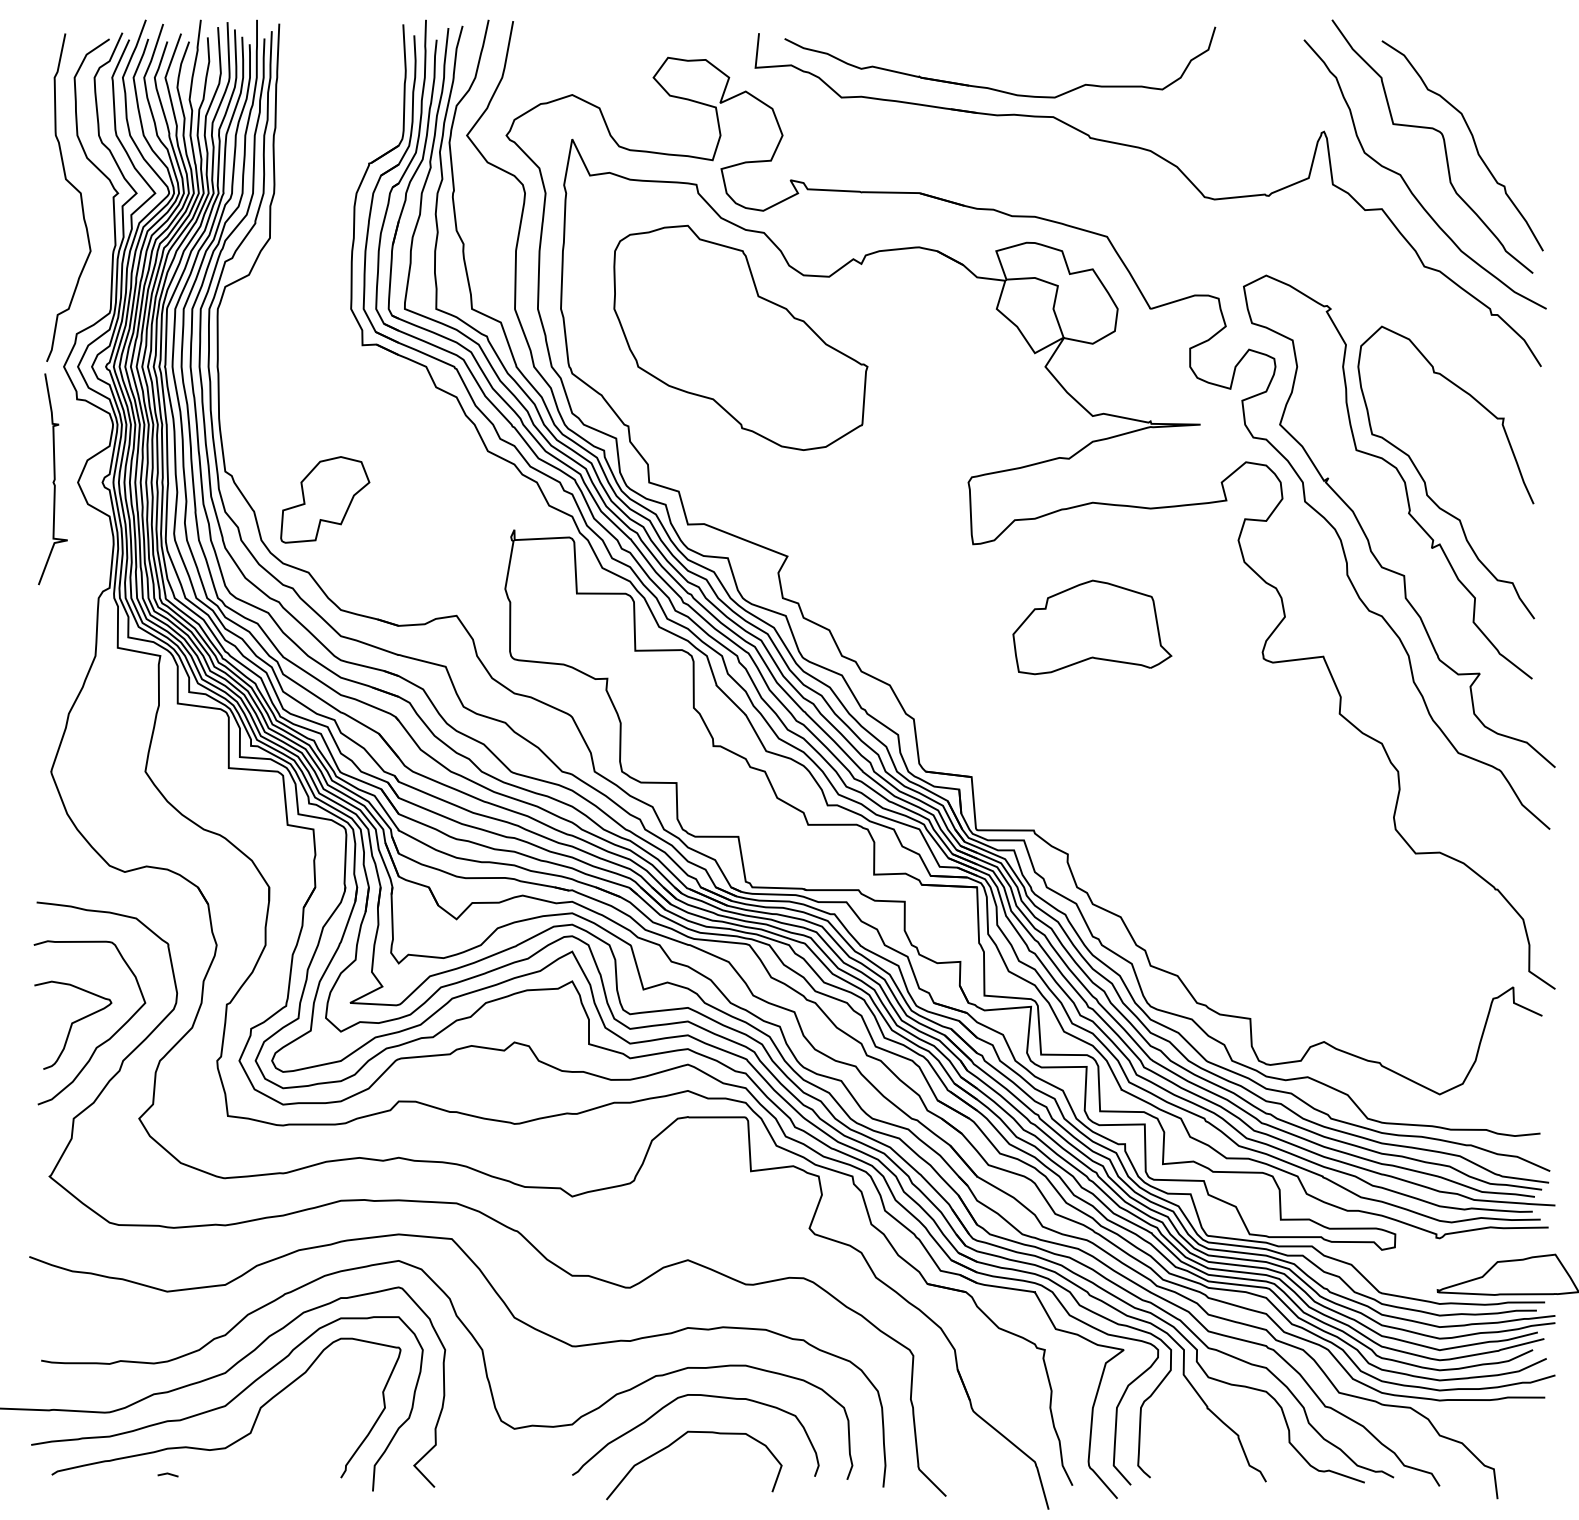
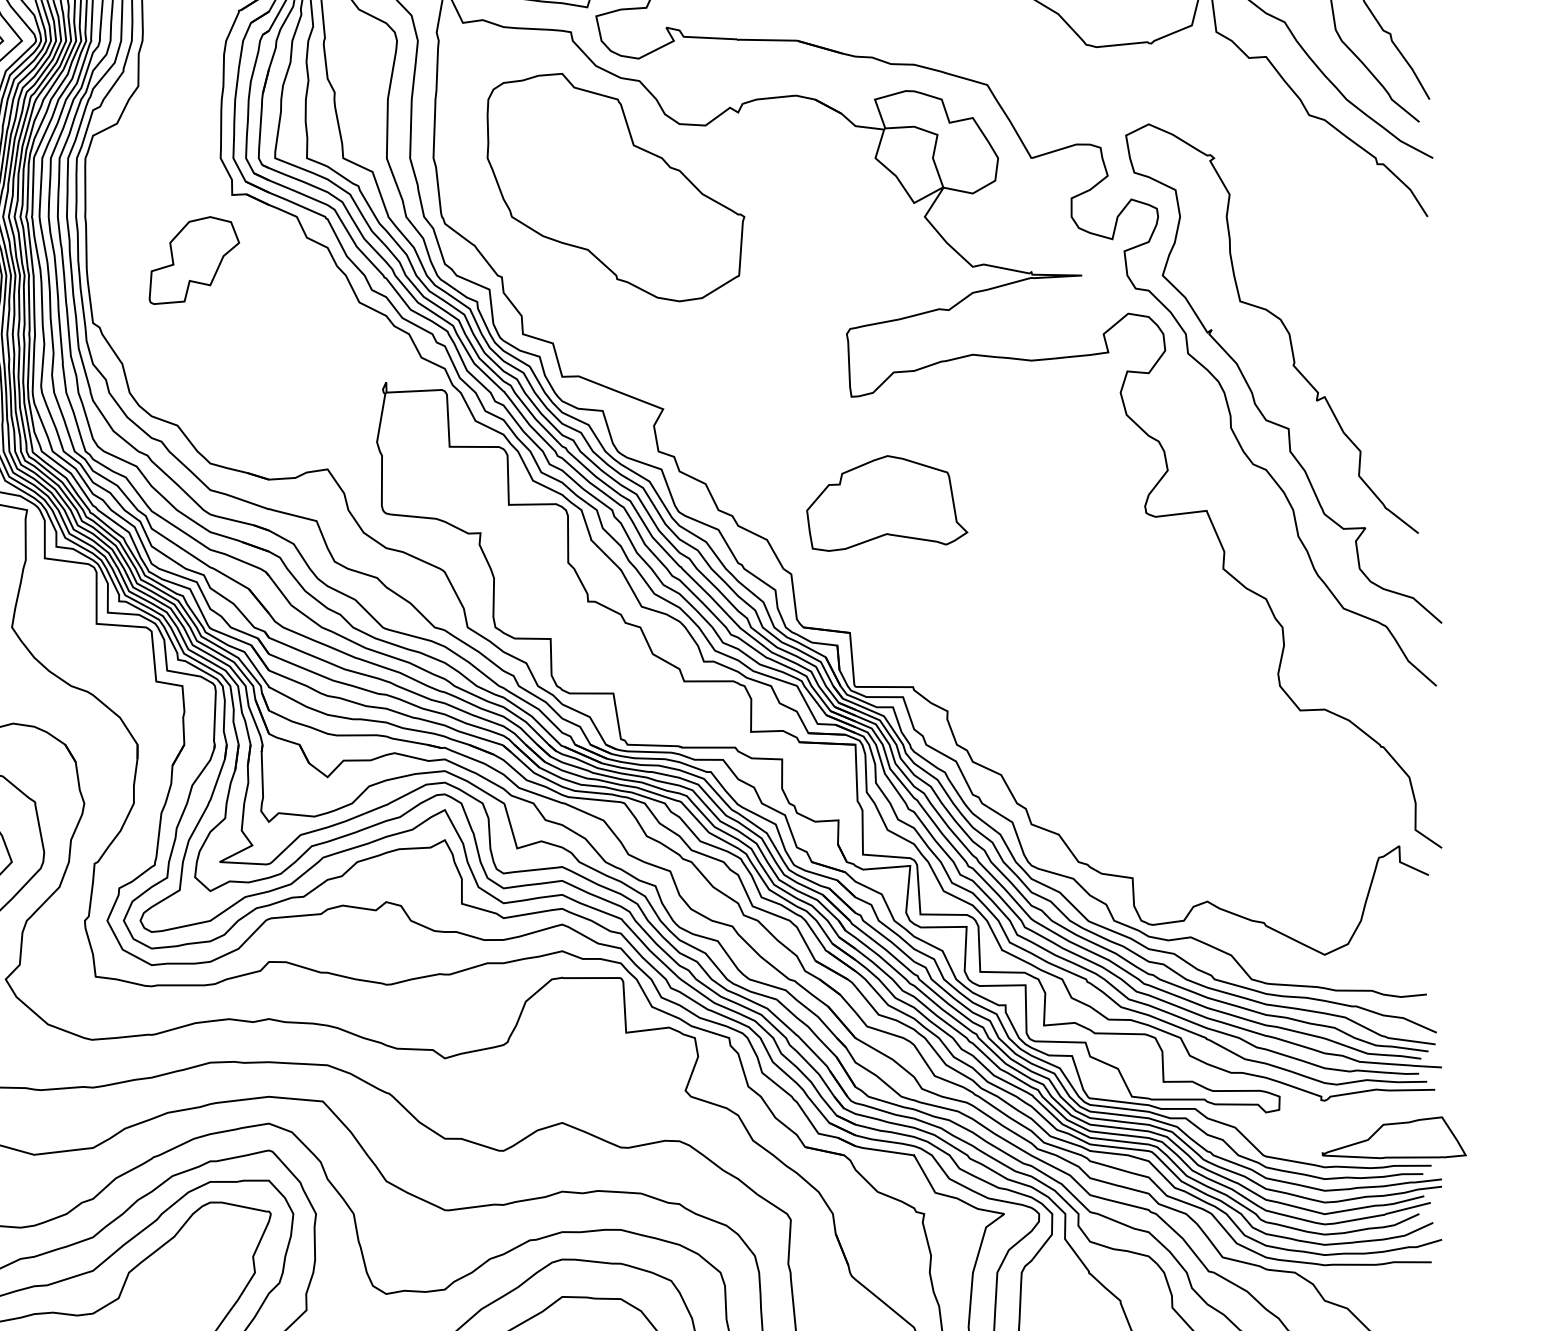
curve: (1425, 481) -> (1310, 333), removed
part: (325, 499) -> (194, 260), moved
part: (1092, 627) -> (887, 503), moved

